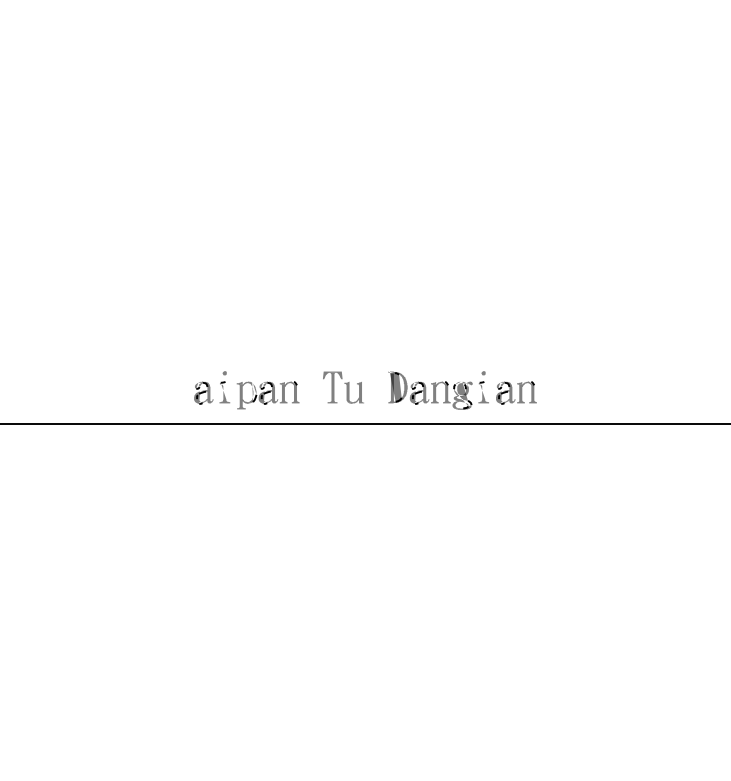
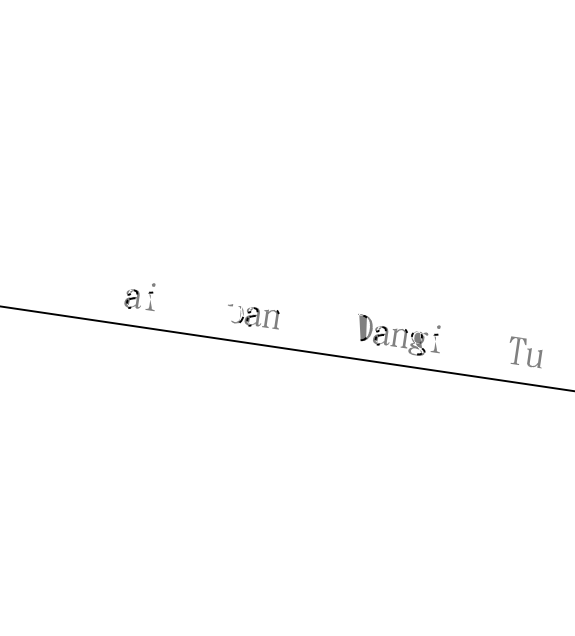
part: (211, 387) -> (140, 295), moved
part: (343, 387) -> (526, 352), moved
fill: (393, 388) -> (360, 328), removed
part: (516, 392) -> (464, 347), removed
fill: (244, 395) -> (233, 315), removed

